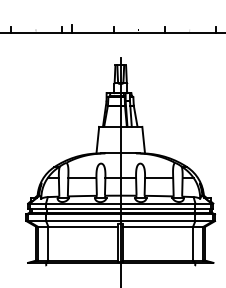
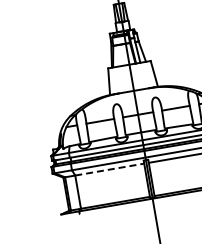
line: (83, 226) -> (109, 169), solid -> dashed

